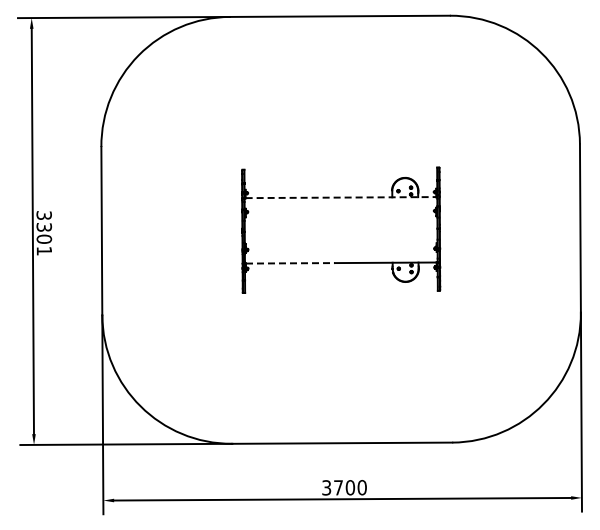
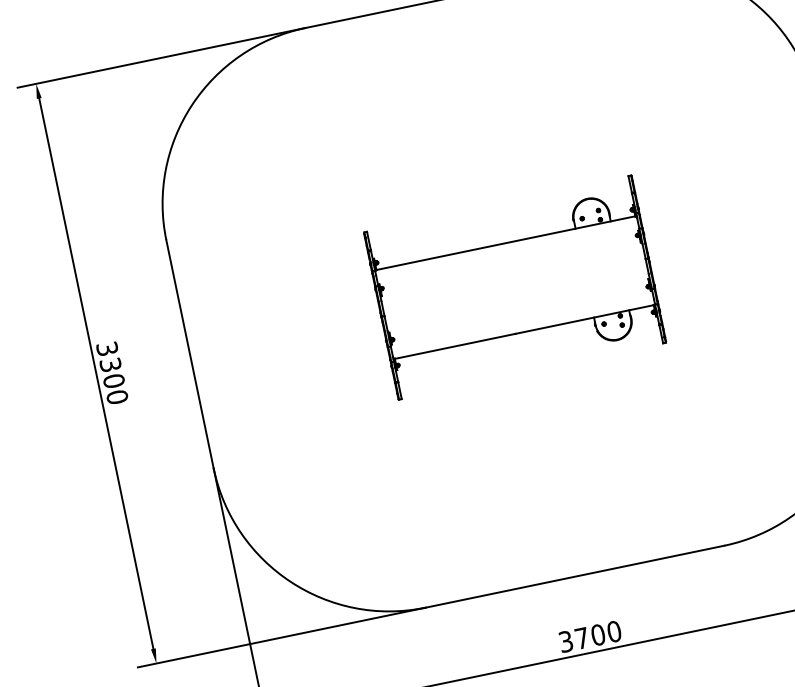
line: (341, 197) -> (506, 242), dashed -> solid
text: (44, 250) -> (117, 396), 3301 -> 3300
line: (290, 263) -> (455, 346), dashed -> solid

